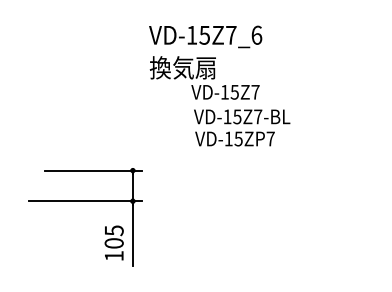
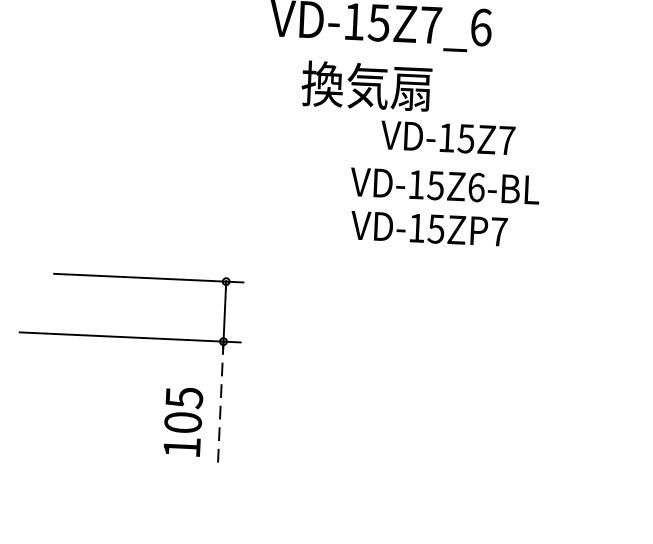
text: (204, 77) -> (408, 107), moved
text: (258, 116) -> (477, 186), VD-15Z7-BL -> VD-15Z6-BL
line: (132, 233) -> (219, 404), solid -> dashed

